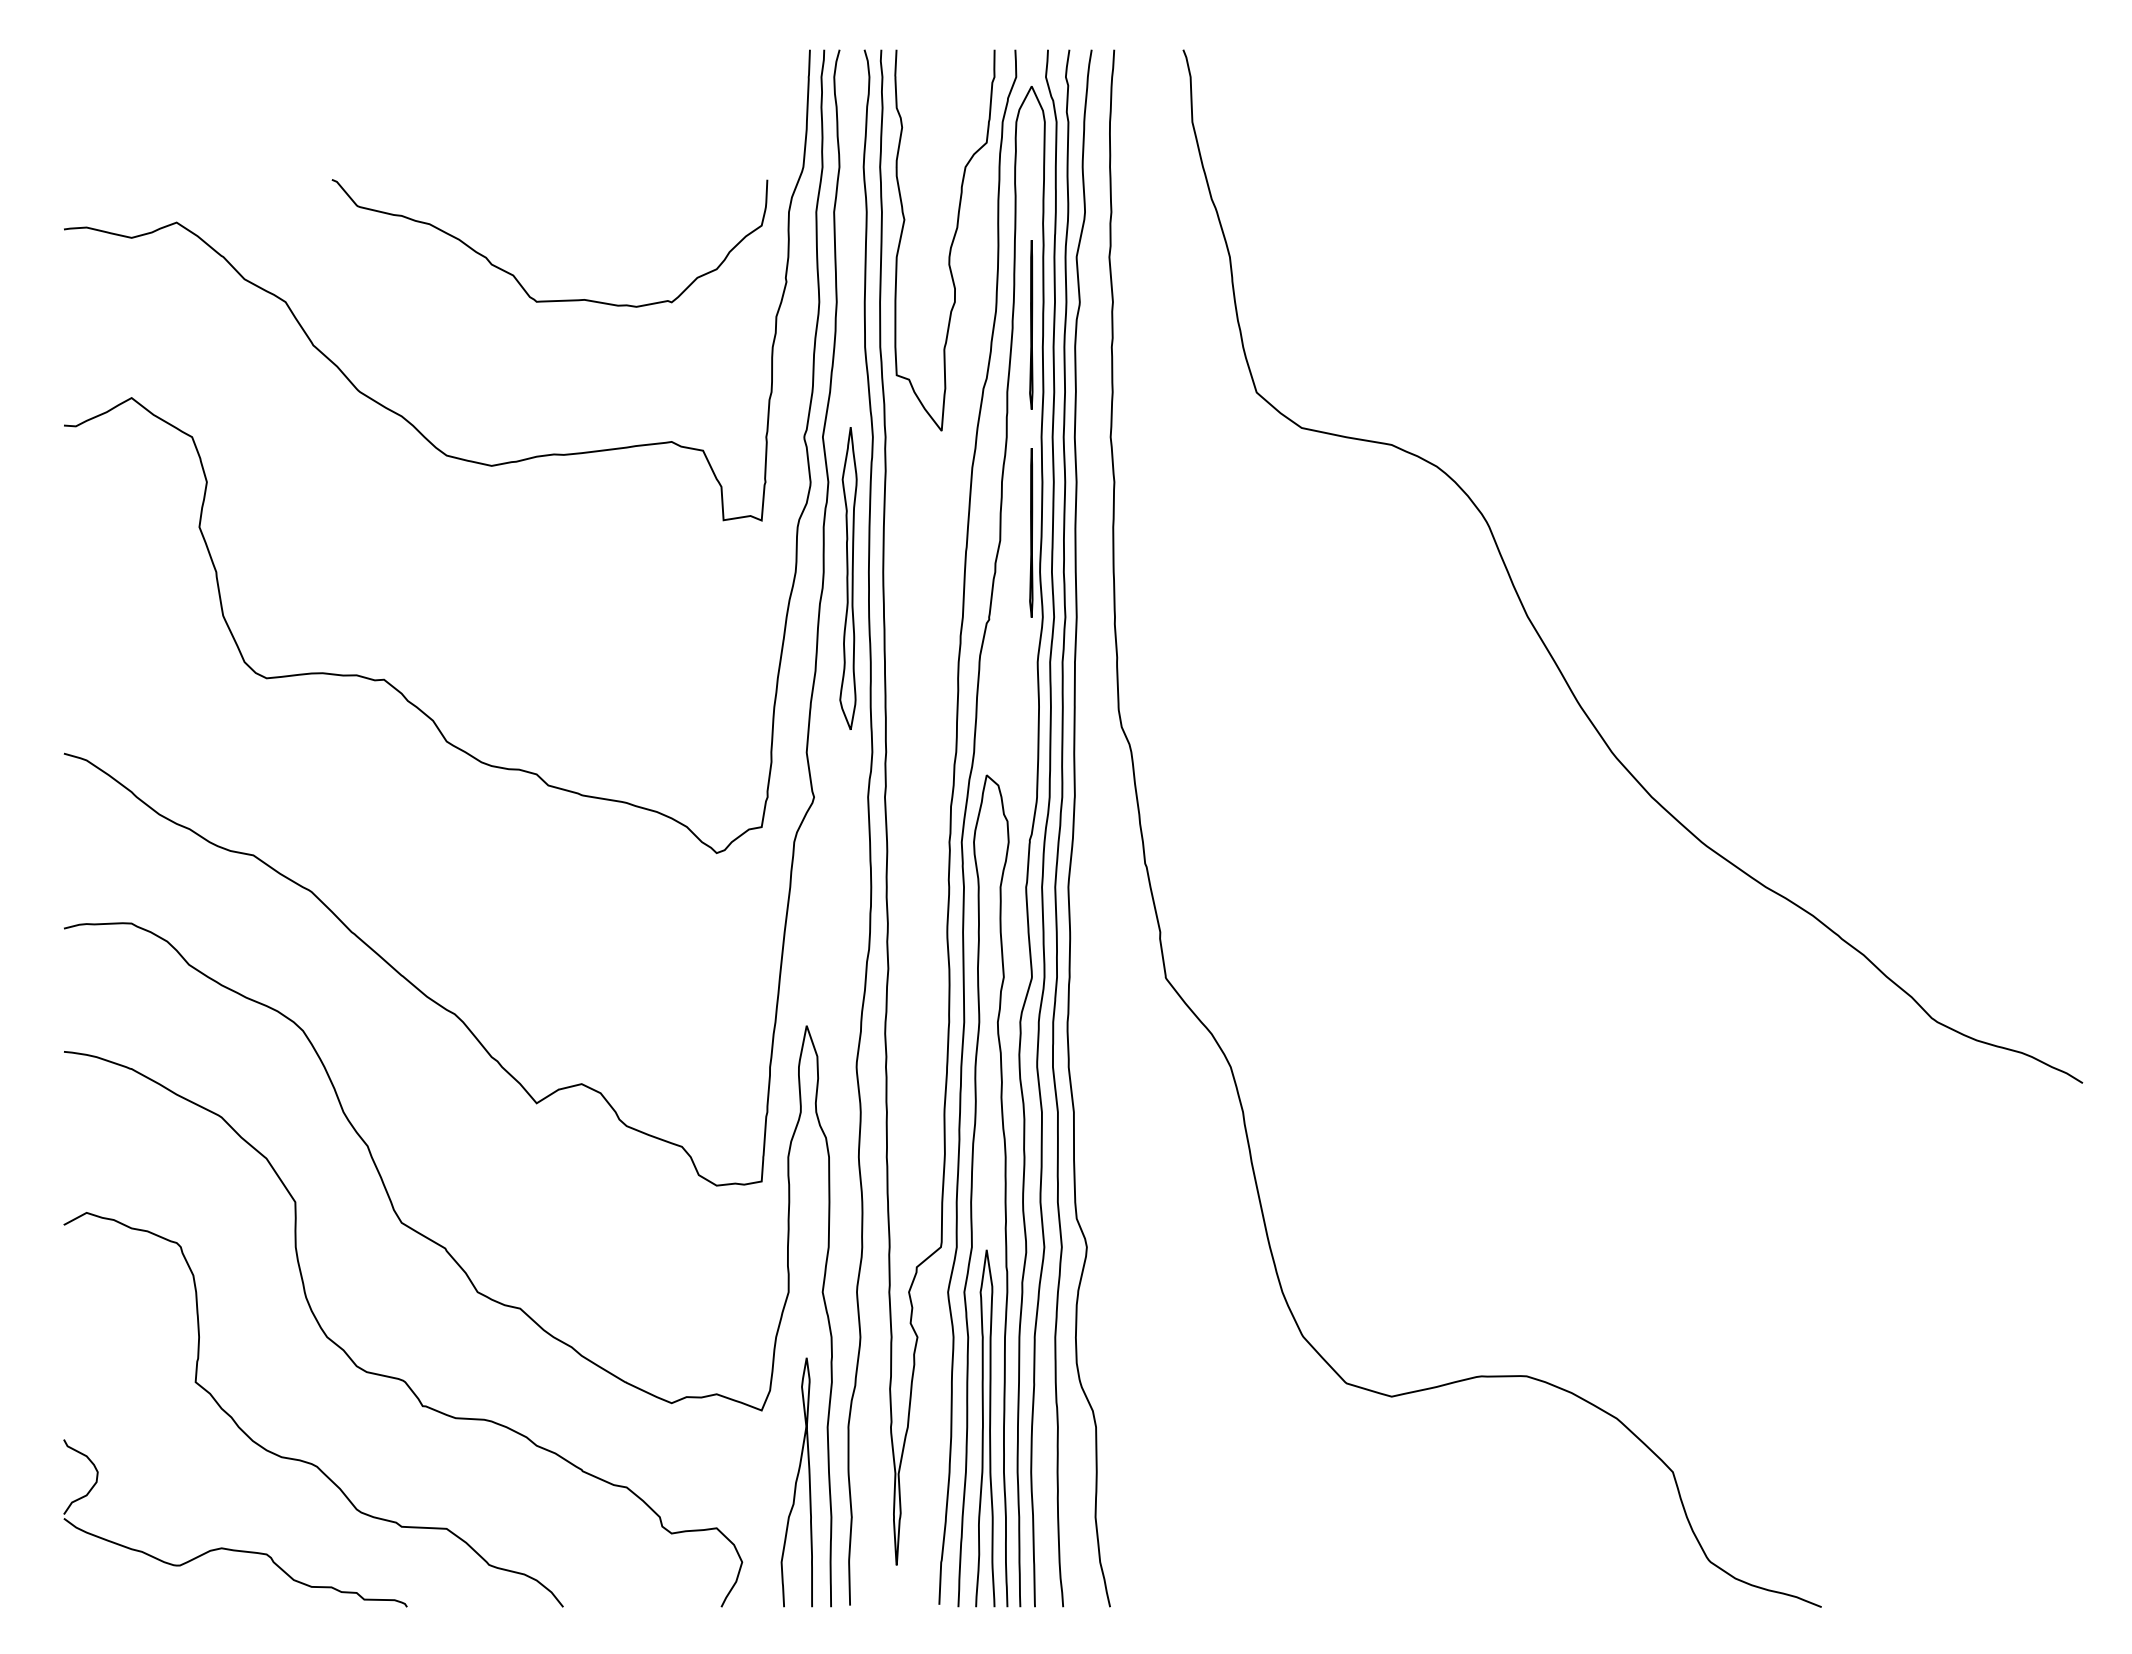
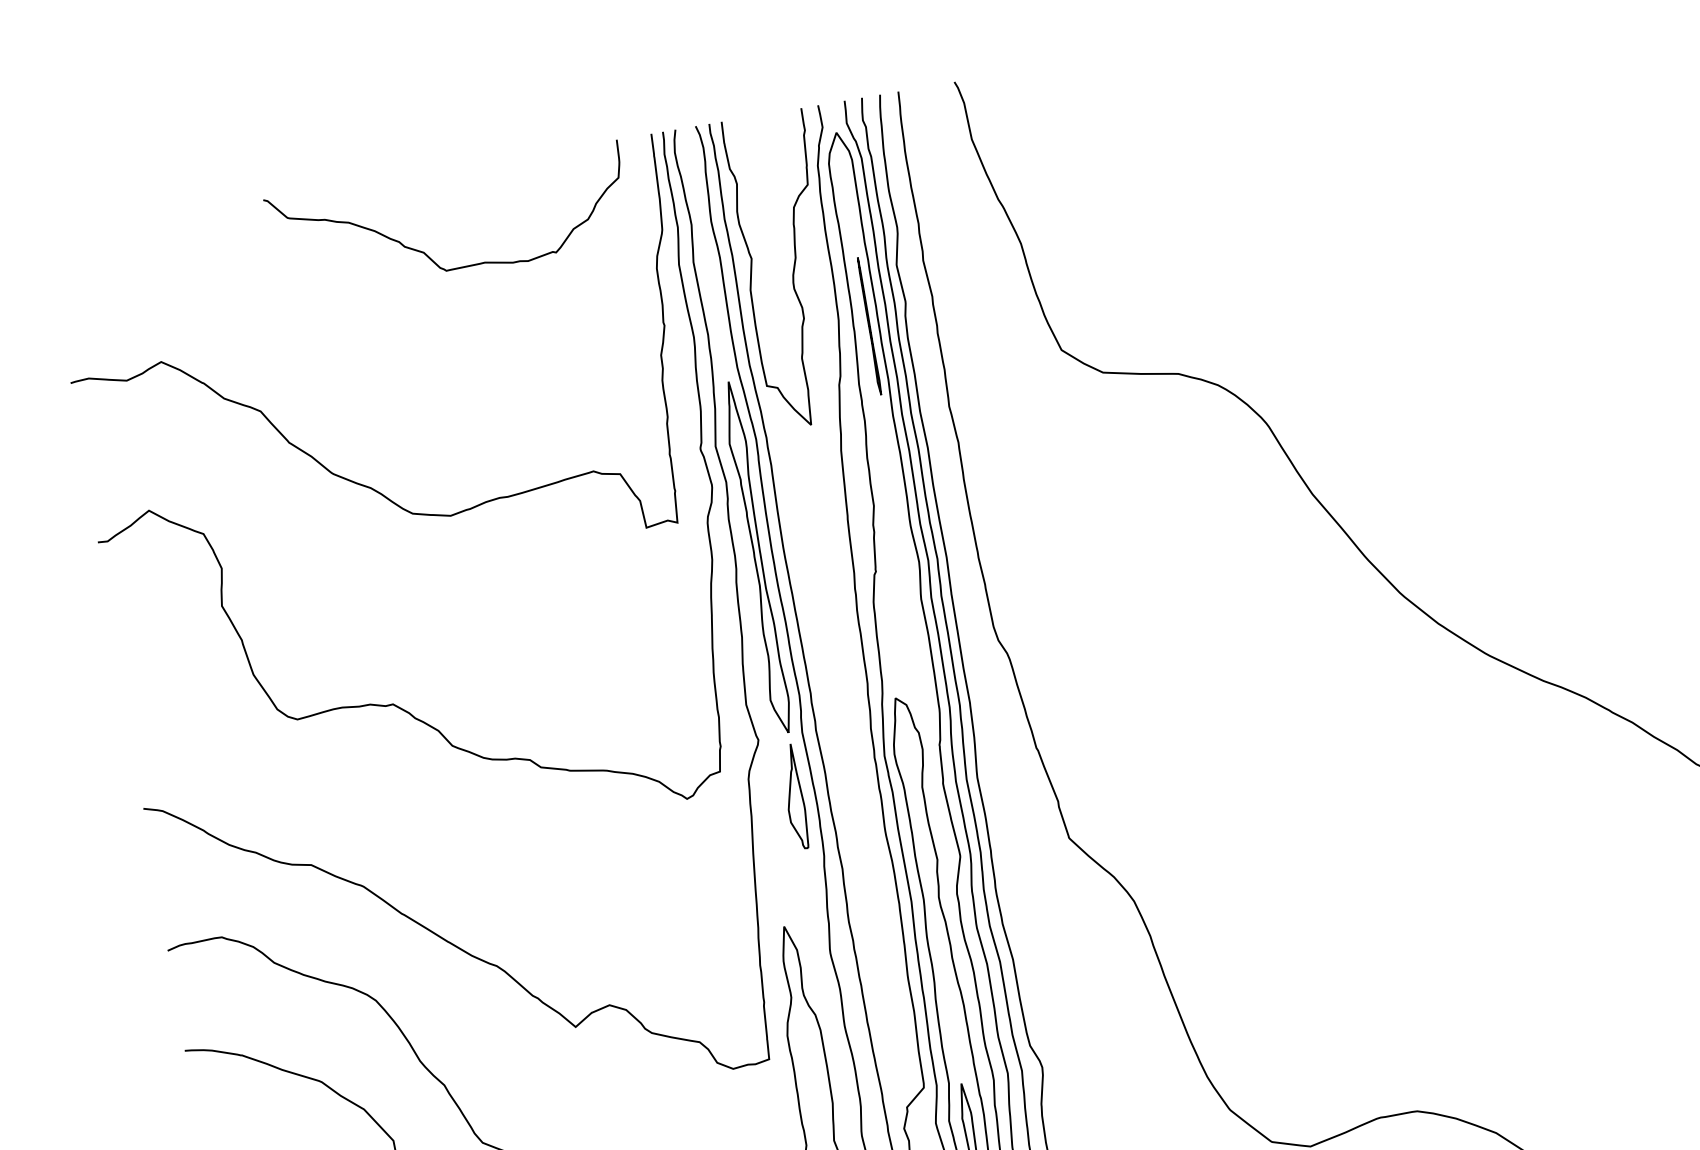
curve: (515, 276) -> (425, 253), moved
line: (1031, 532) -> (898, 494), removed
part: (848, 578) -> (756, 557), size x1.43
part: (845, 872) -> (794, 796), added

